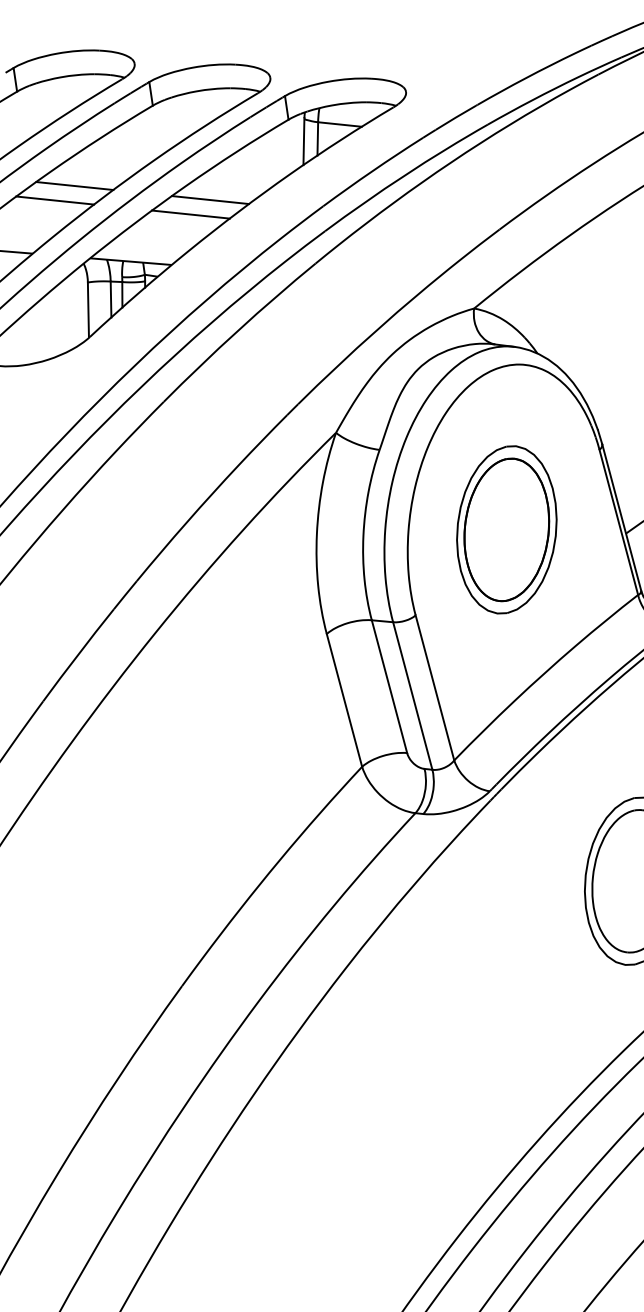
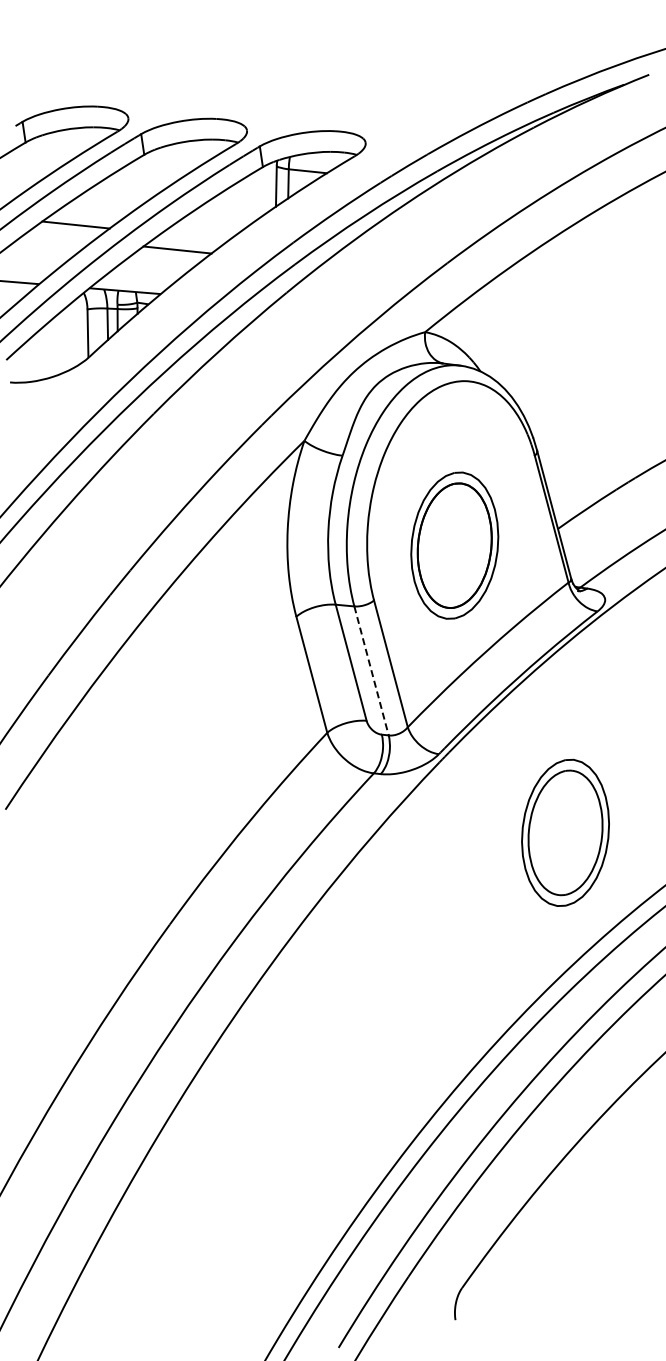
line: (210, 199) -> (194, 236), removed
line: (54, 200) -> (58, 237), removed
part: (506, 529) -> (454, 545), moved
line: (412, 695) -> (371, 670), solid -> dashed

